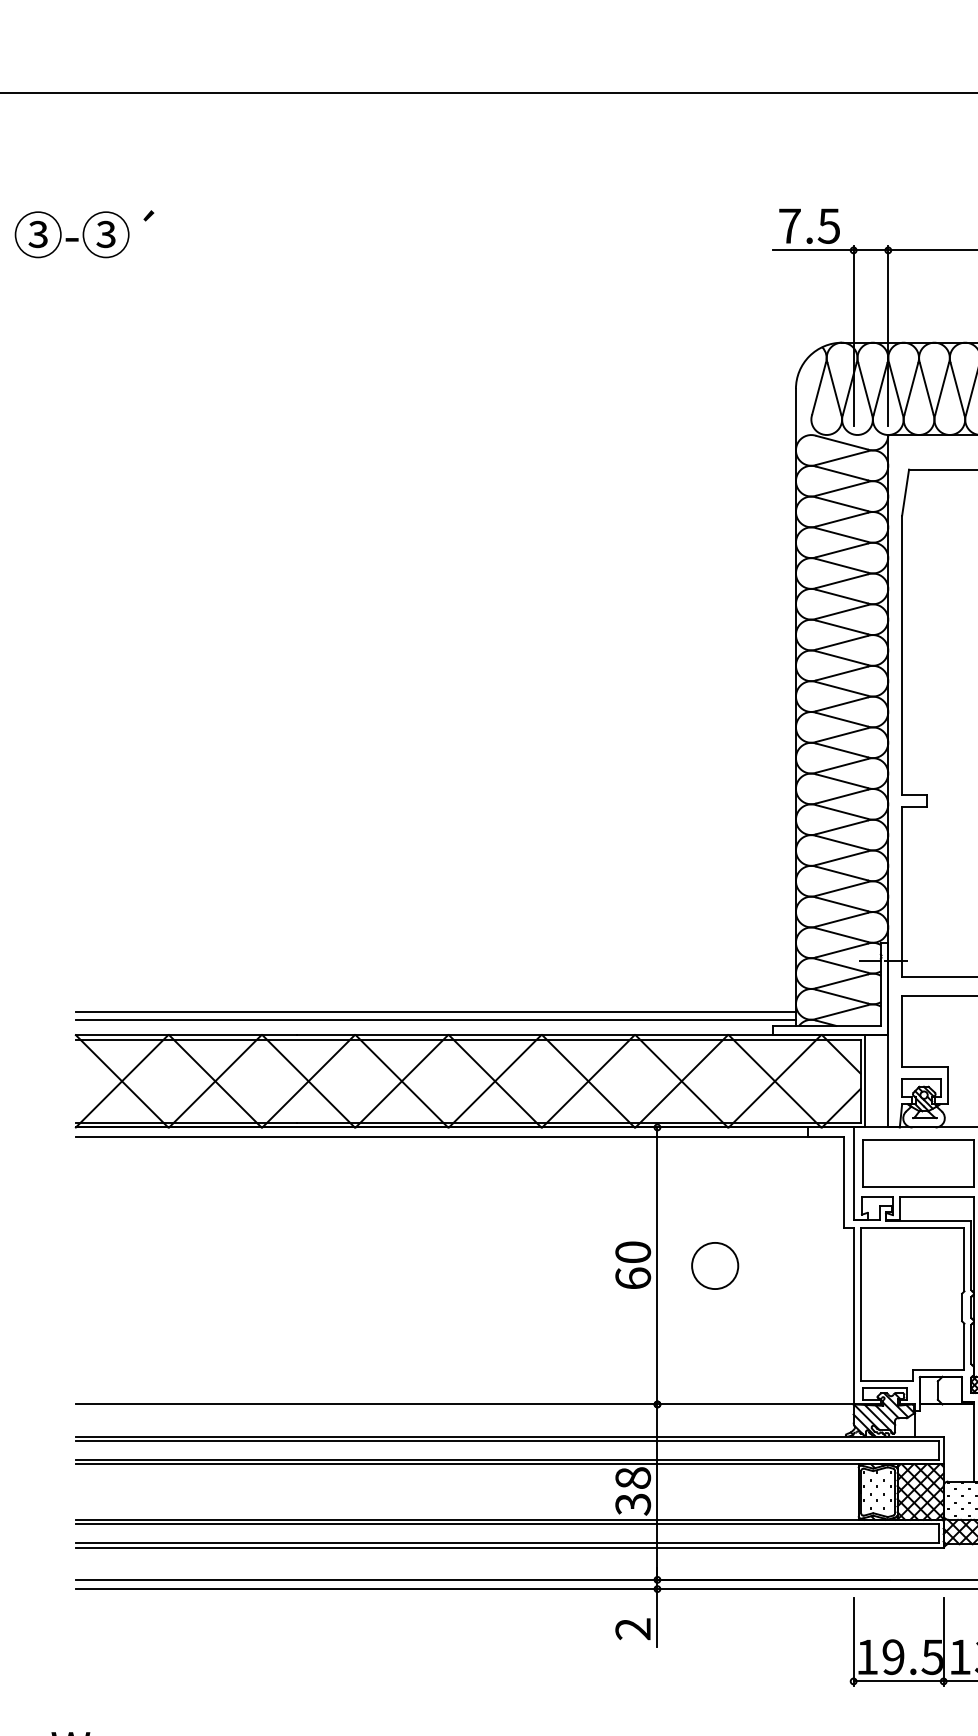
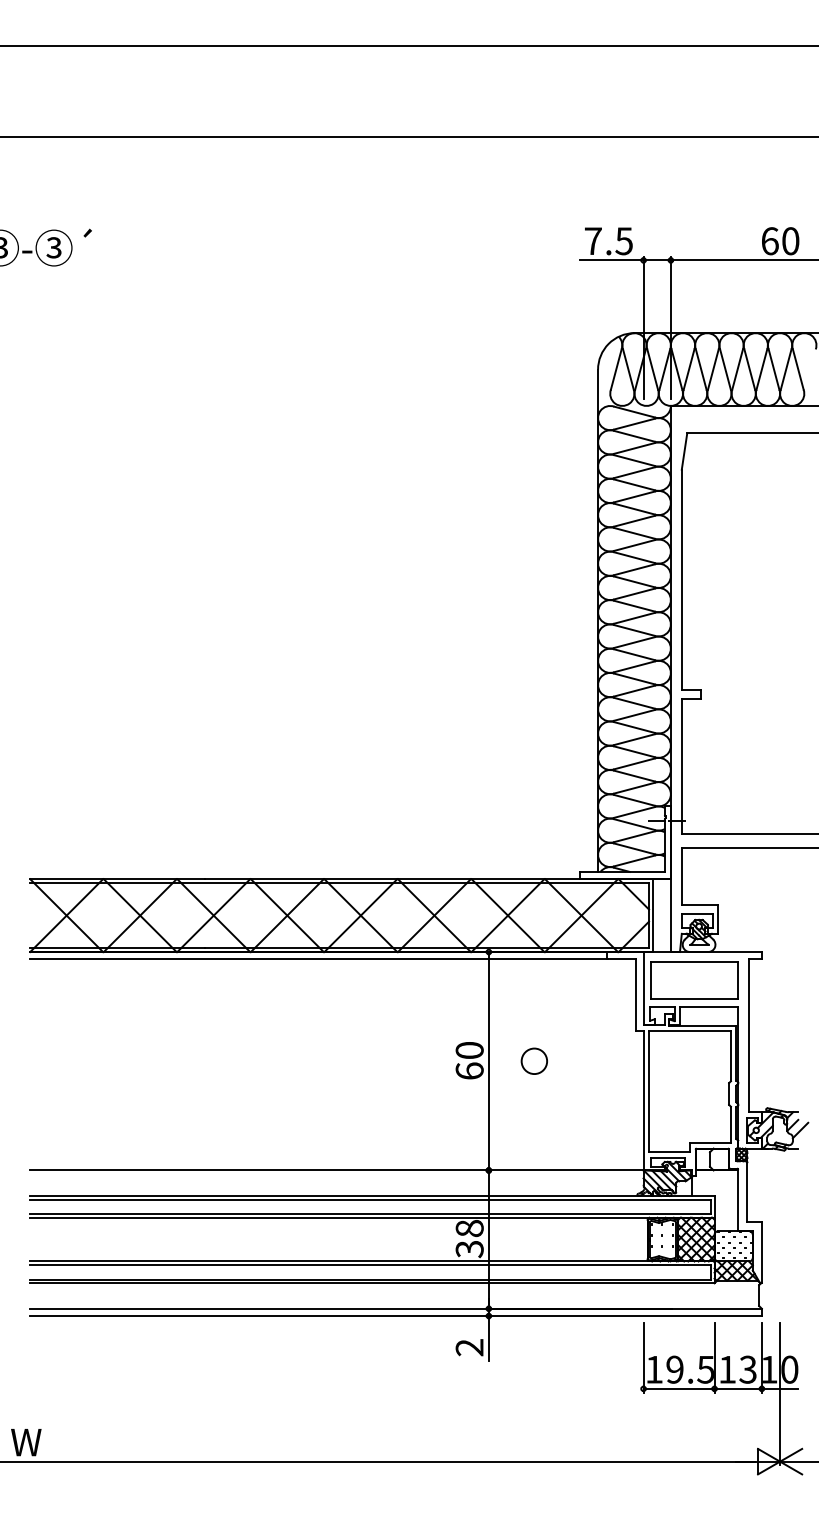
line: (436, 1012) -> (314, 861), removed
line: (436, 1020) -> (314, 867), removed
circle: (715, 1266) -> (534, 1061), size x0.7

